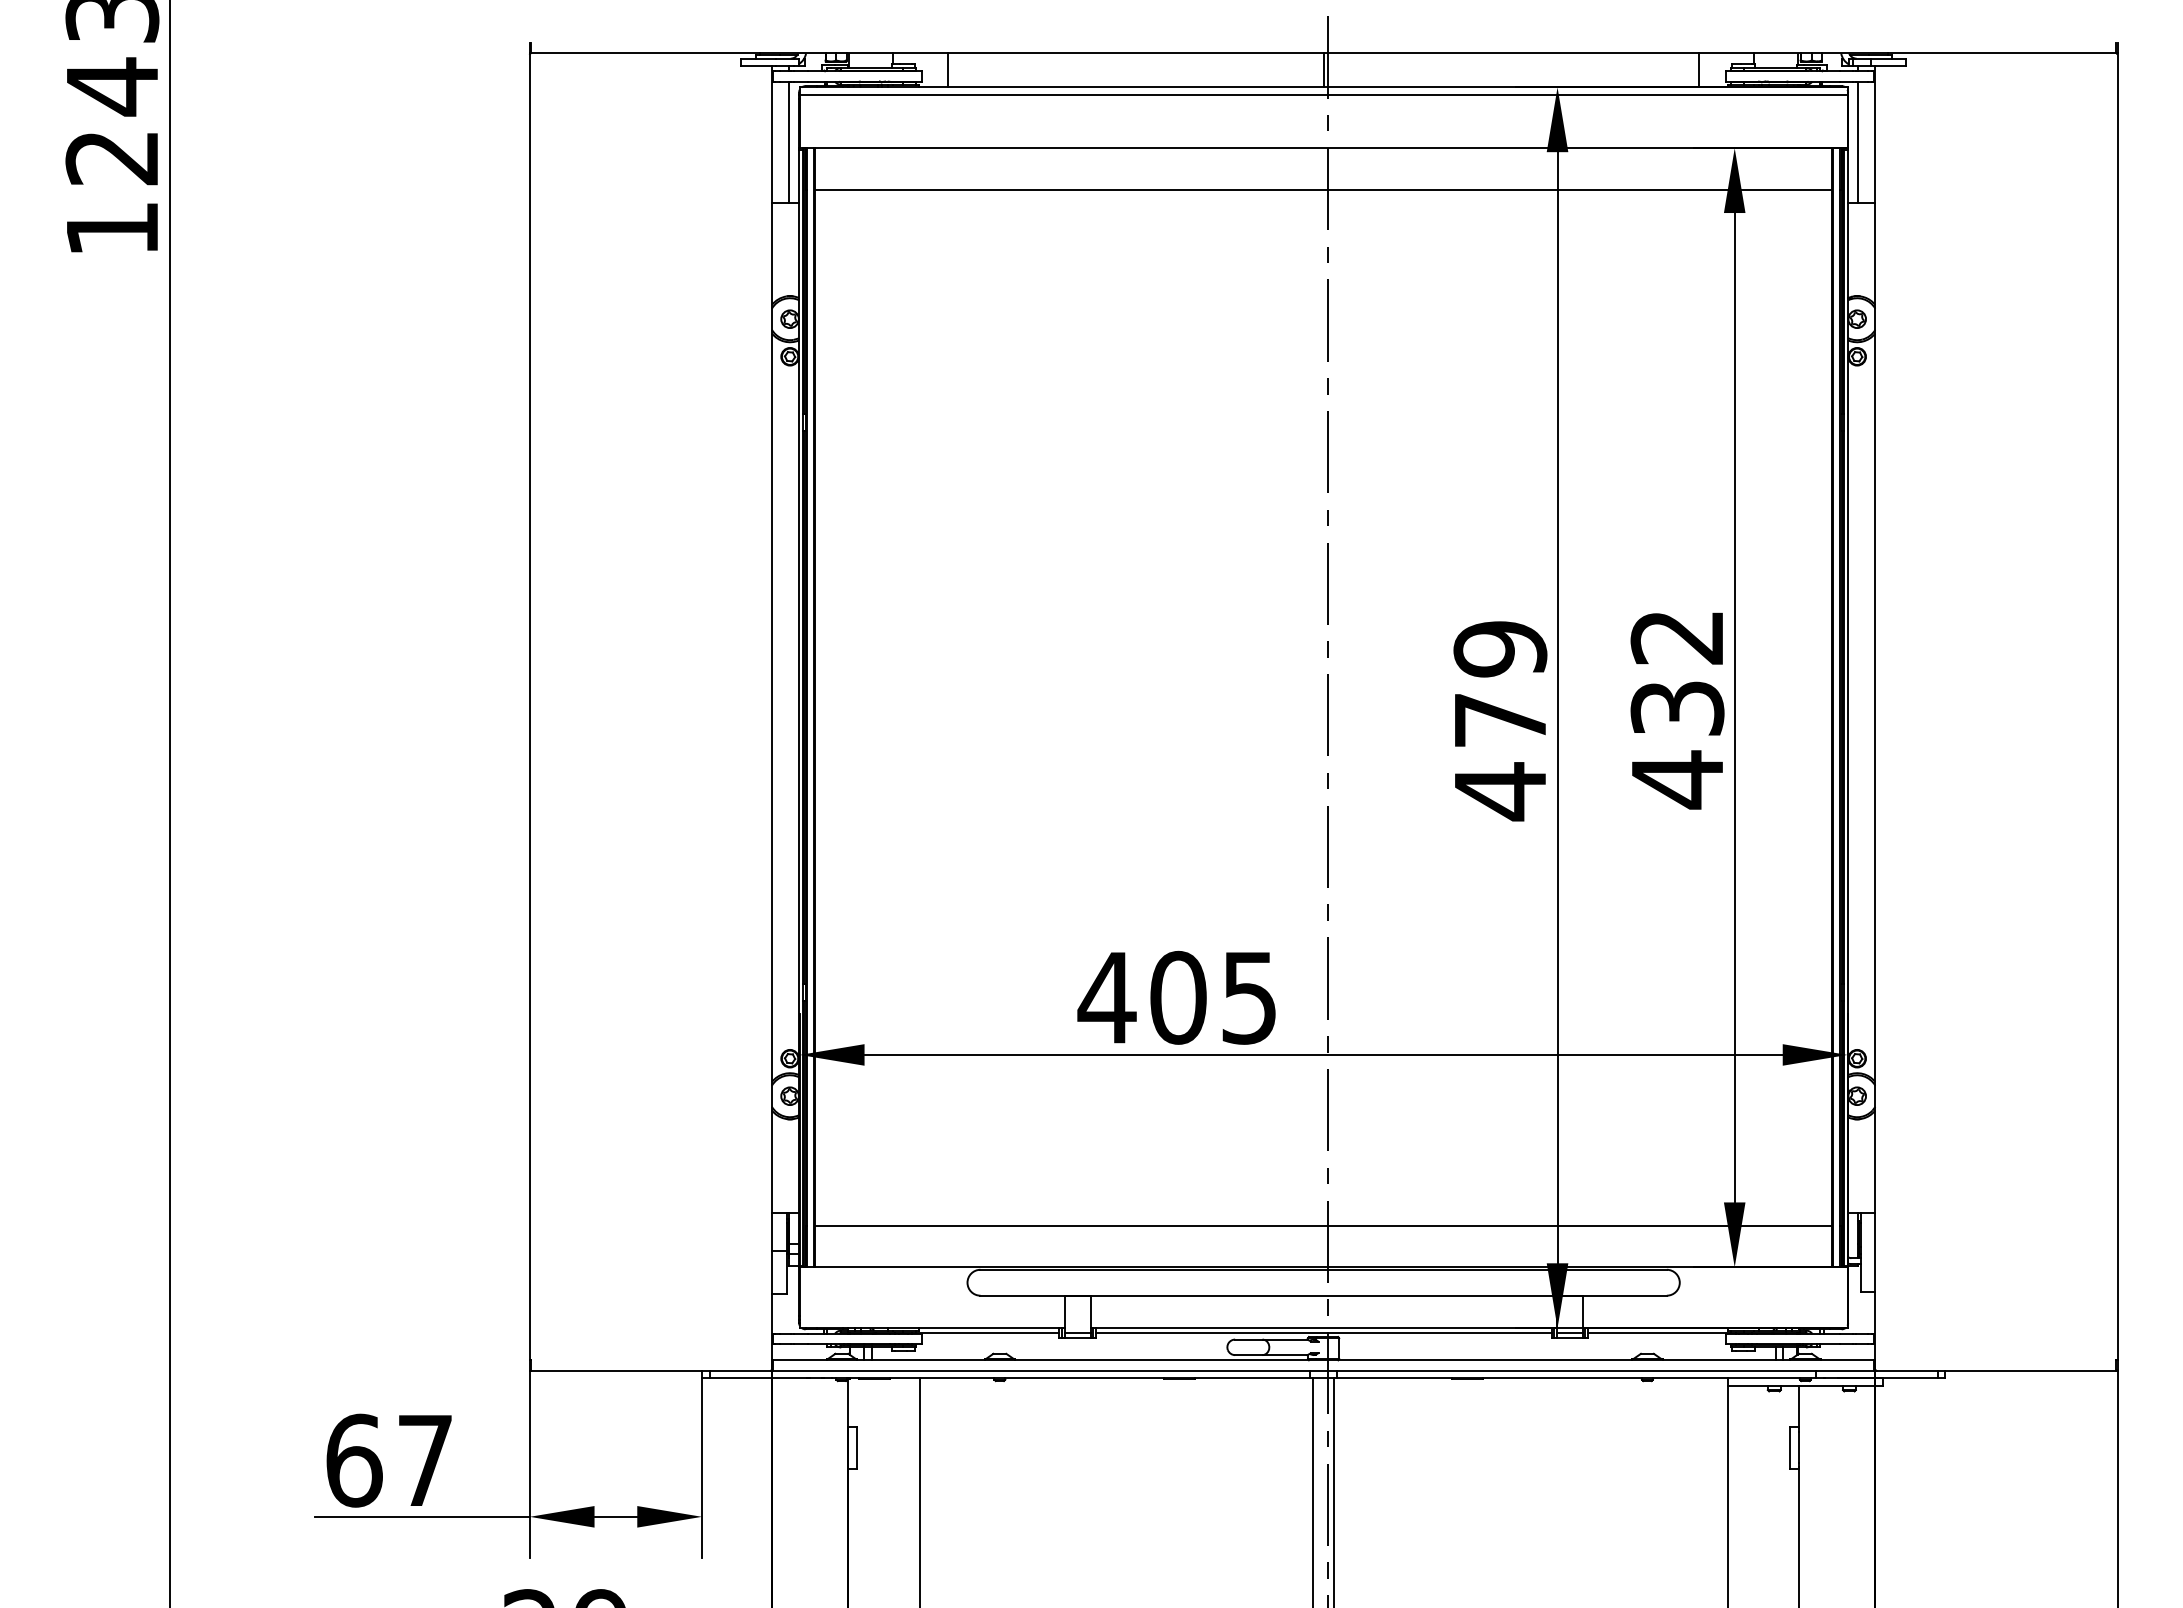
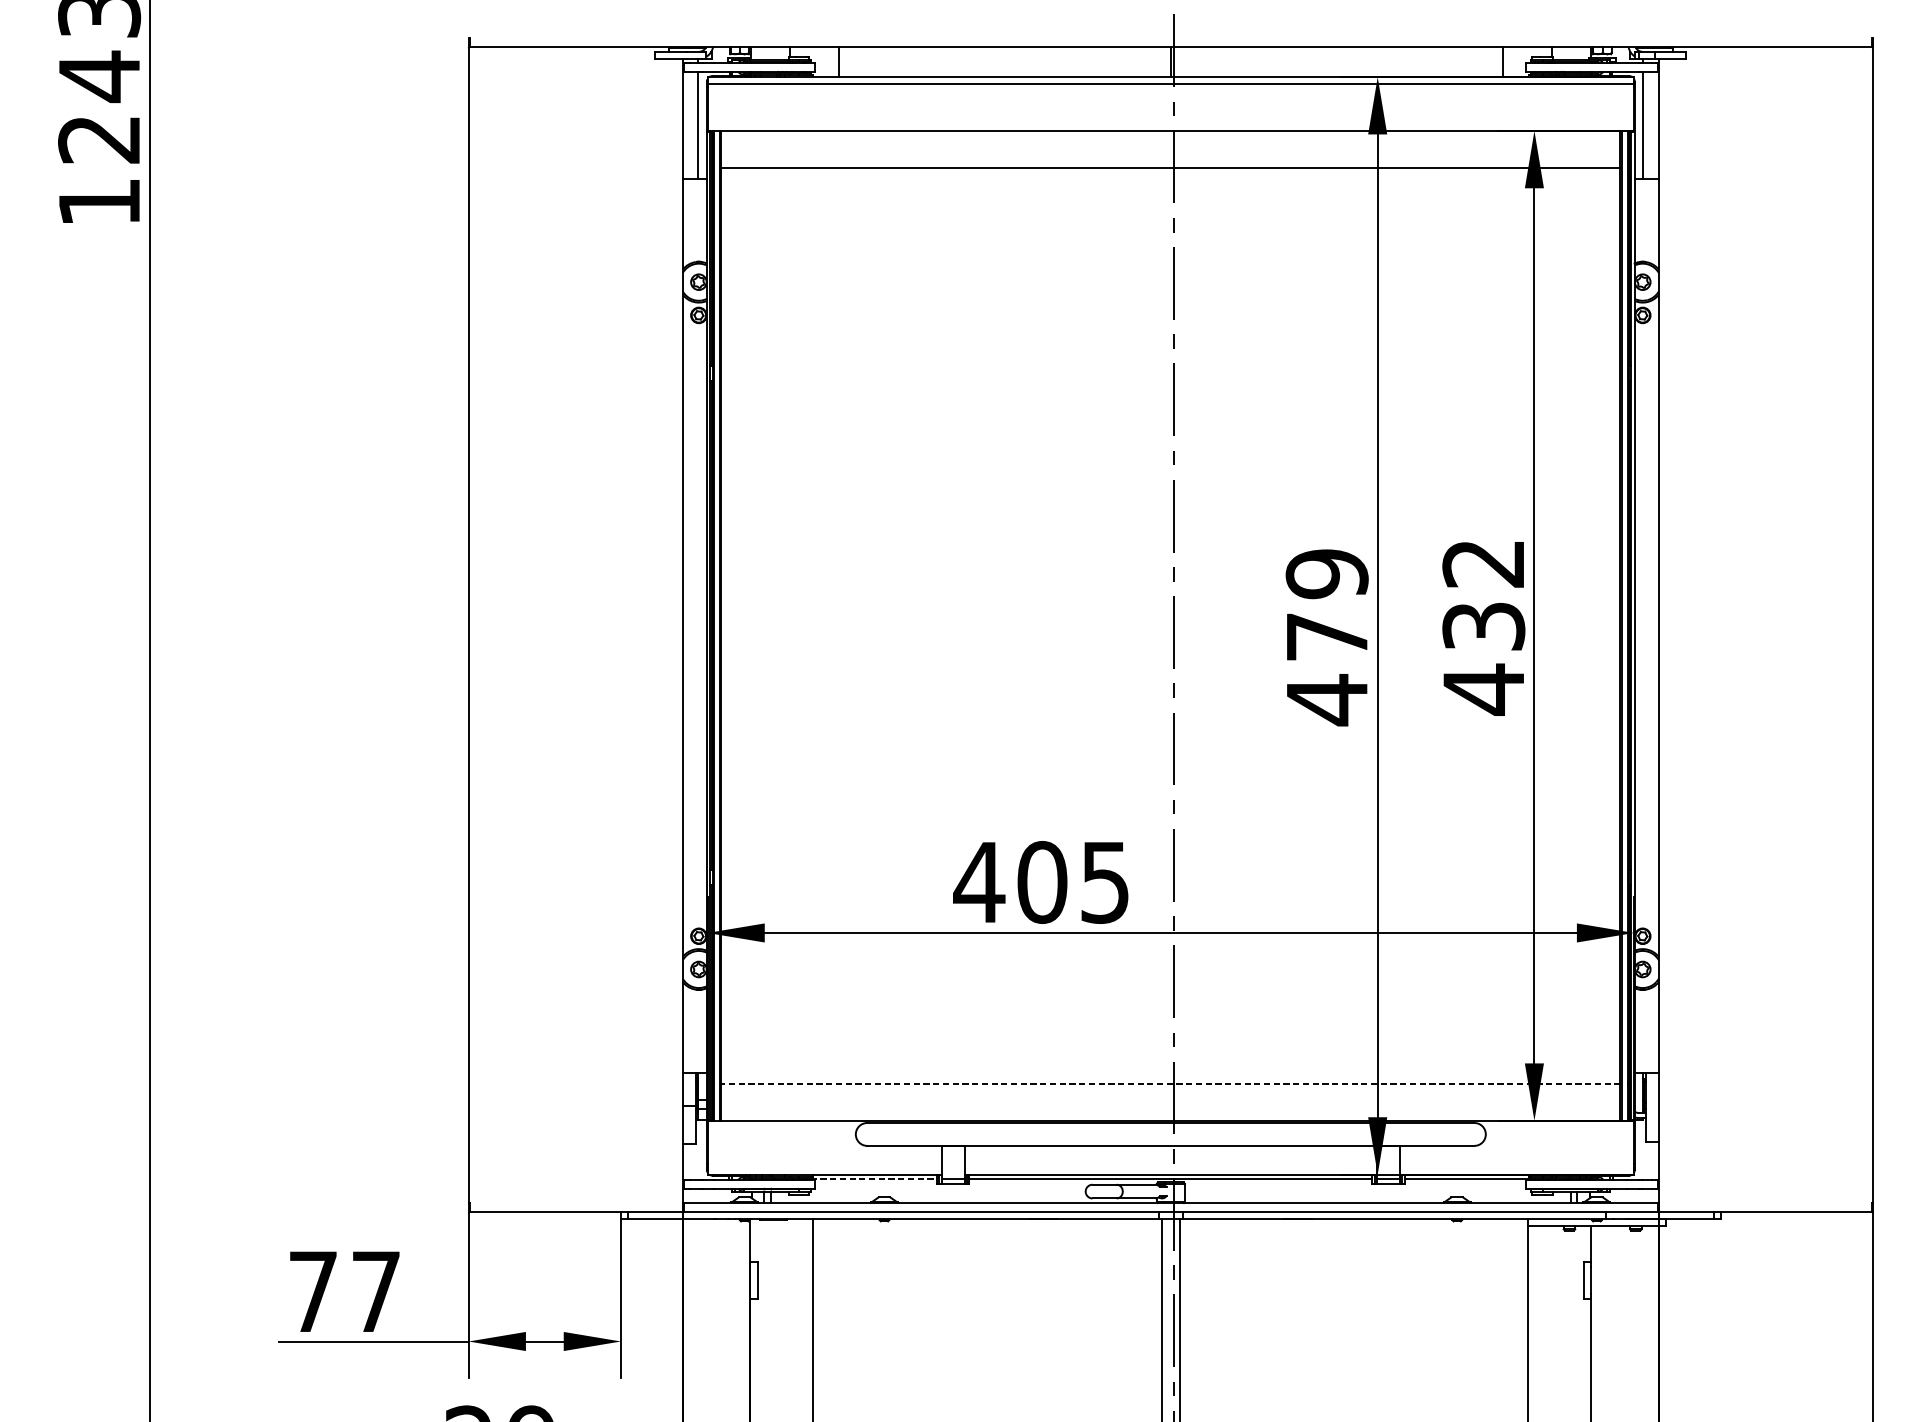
line: (1323, 1225) -> (1170, 1083), solid -> dashed
line: (987, 1333) -> (873, 1179), solid -> dashed
text: (354, 1460) -> (313, 1291), 67 -> 77

